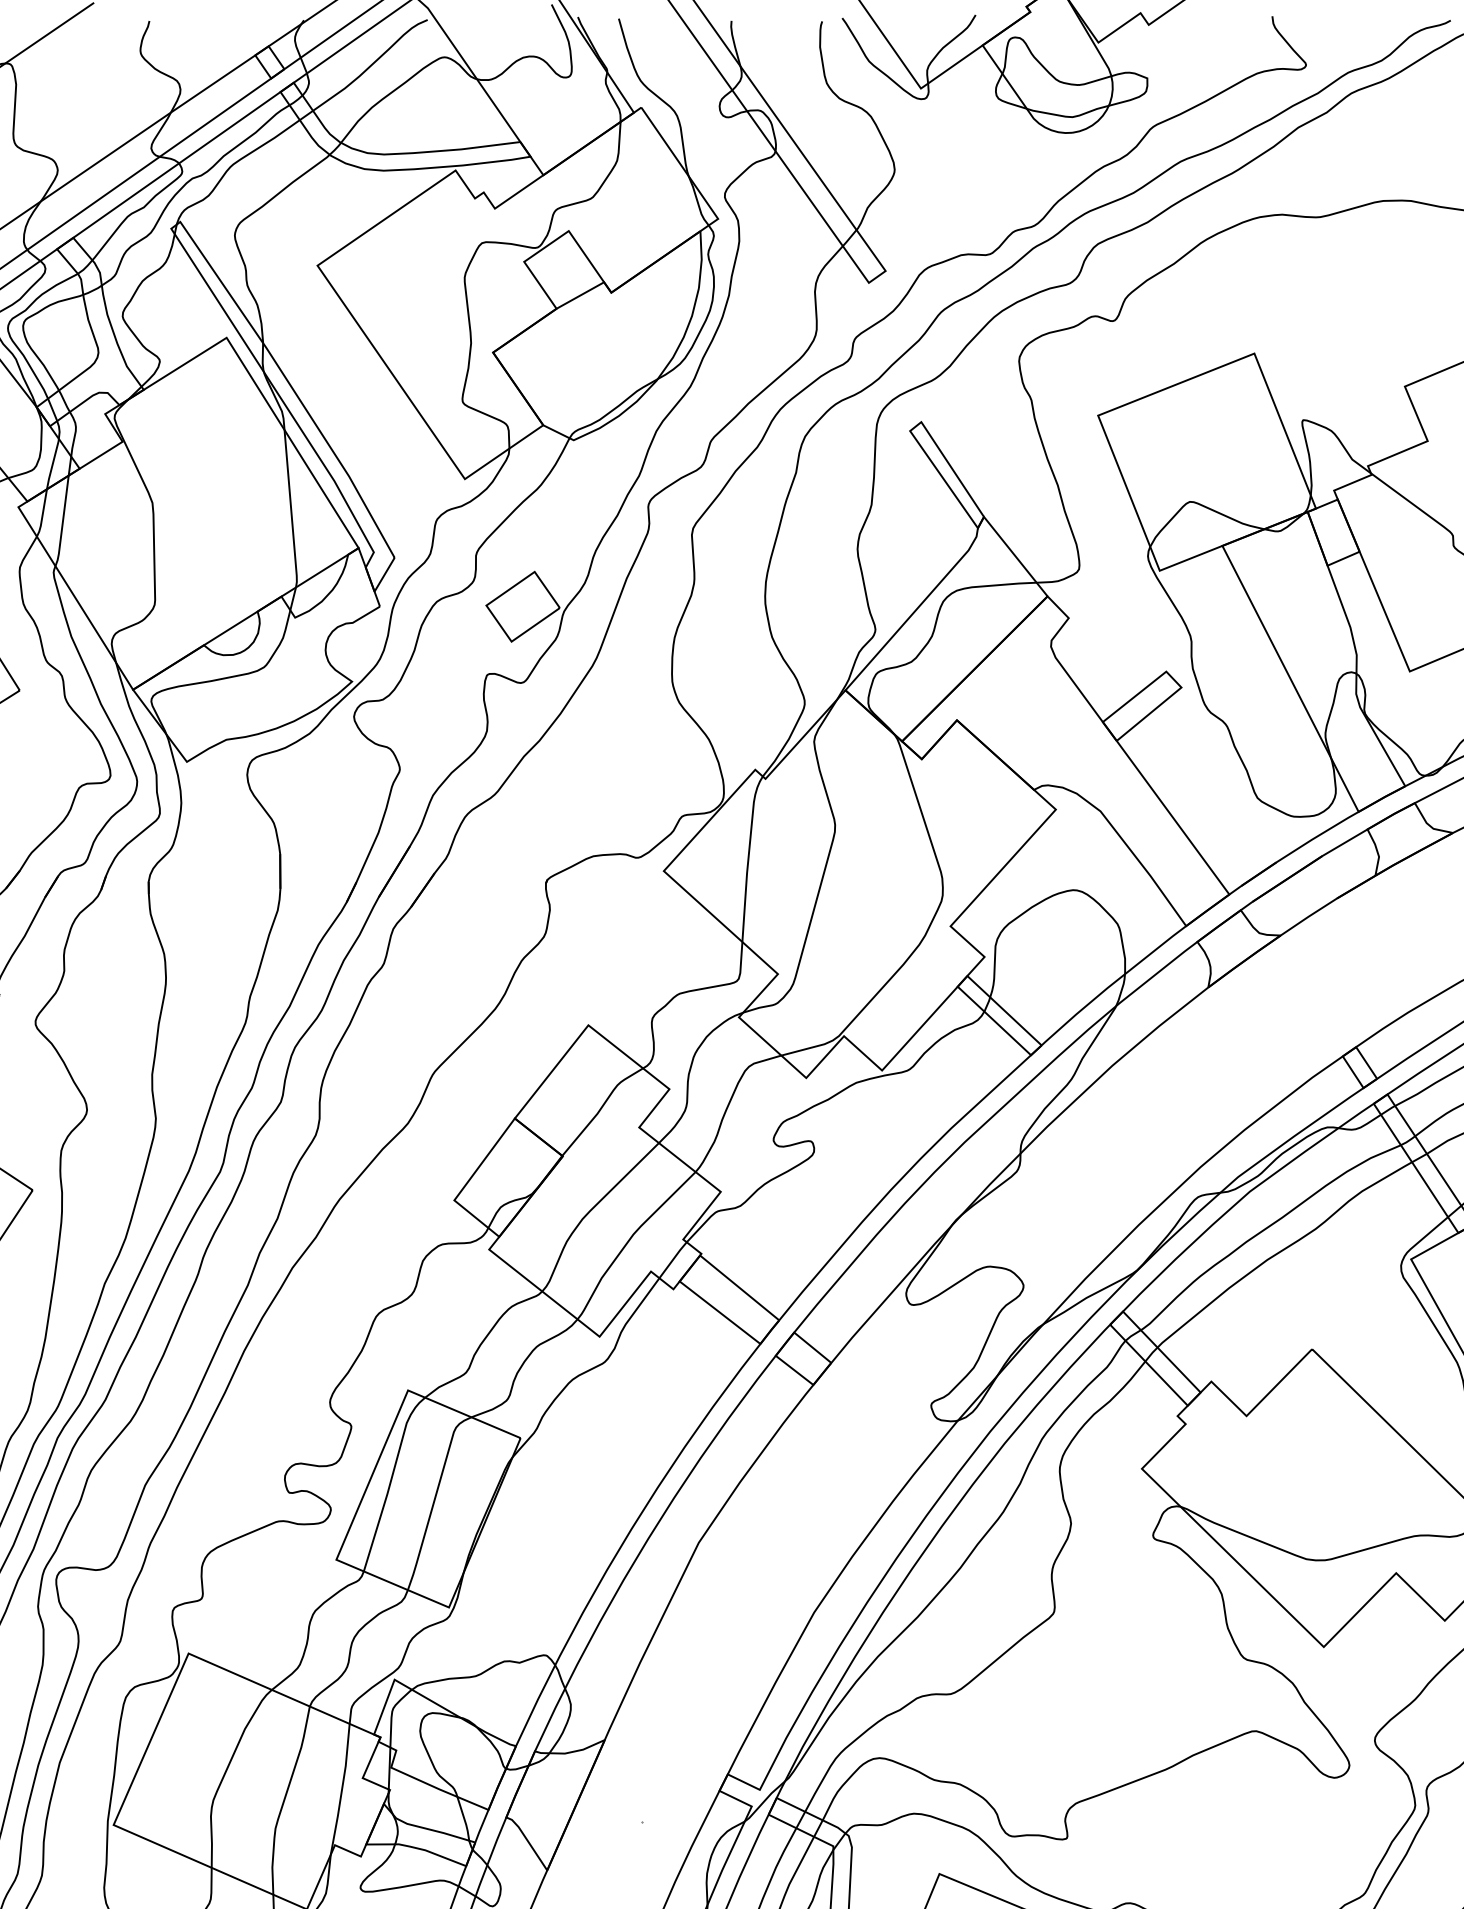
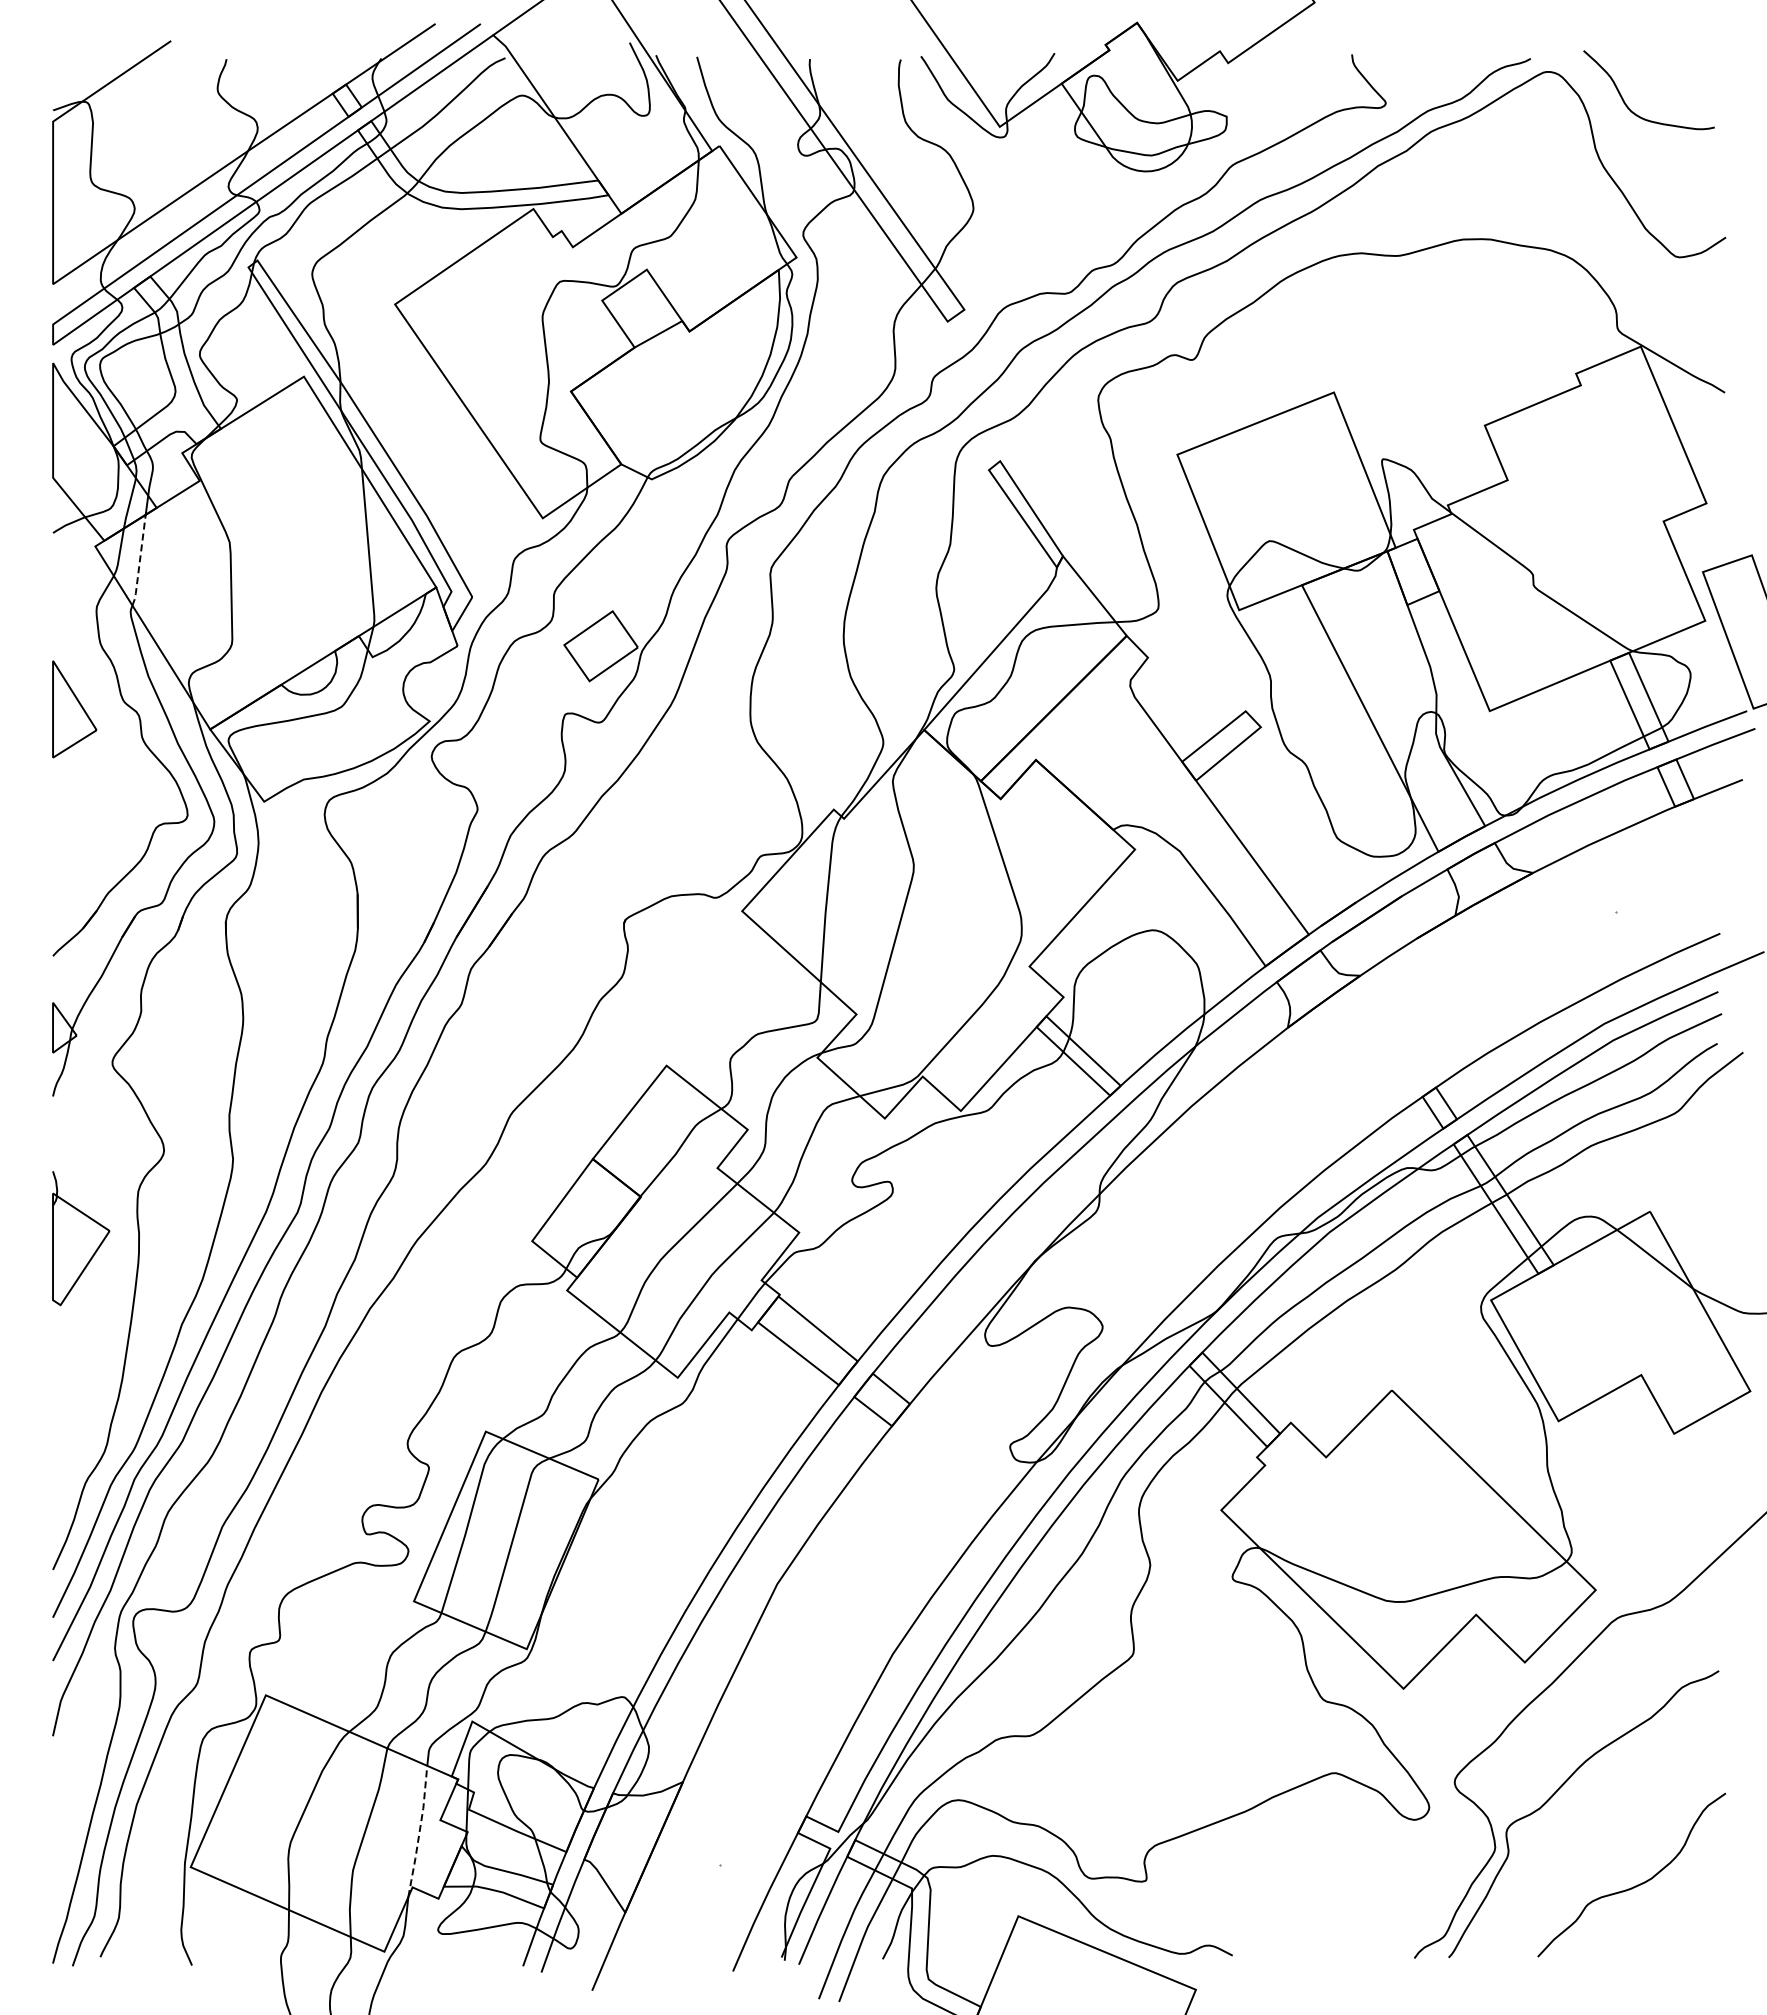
line: (62, 522) -> (139, 561), solid -> dashed
line: (341, 1789) -> (419, 1831), solid -> dashed

